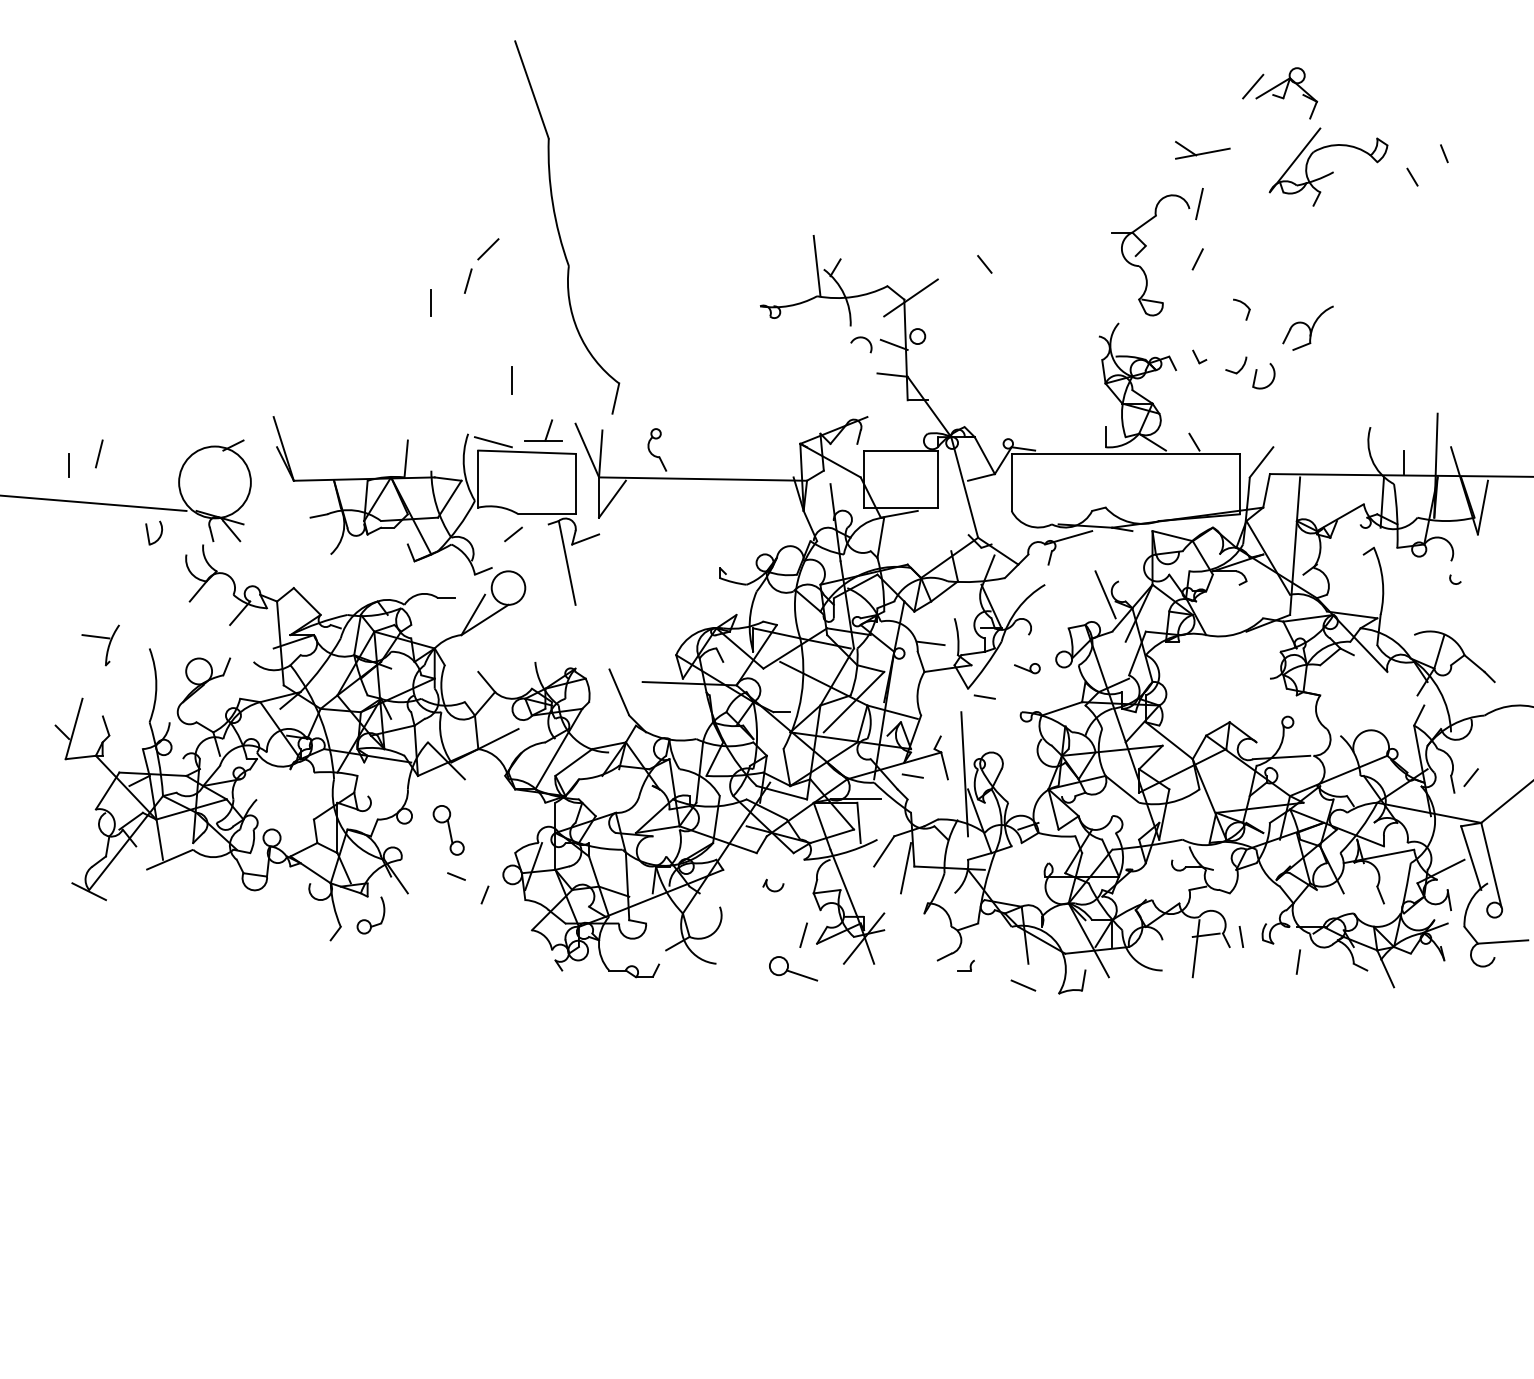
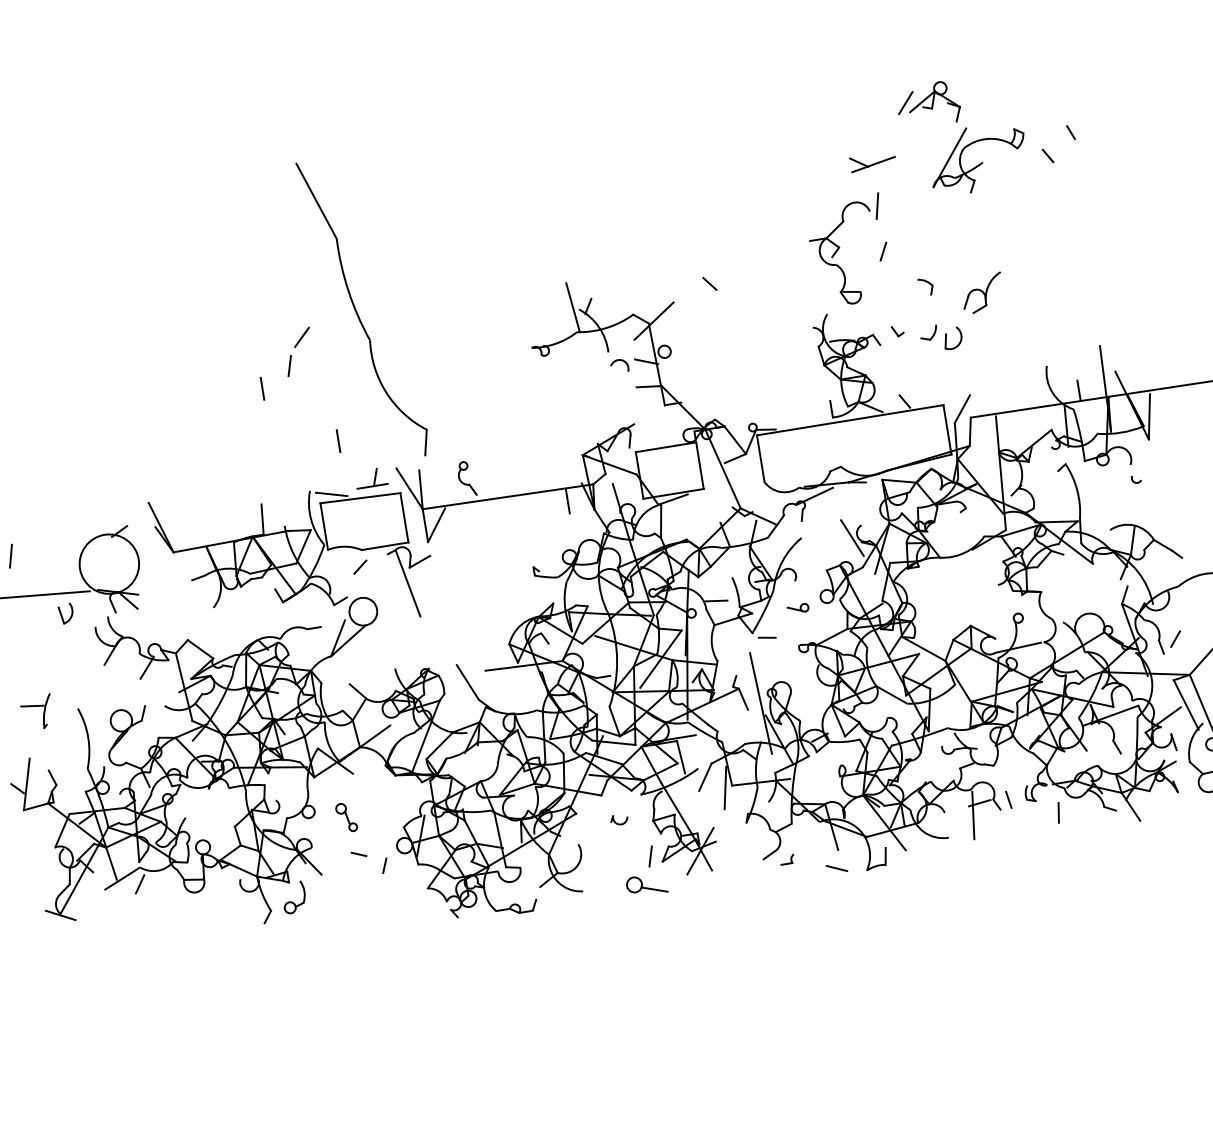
line: (773, 495) -> (567, 500), added
line: (912, 775) -> (718, 711), removed
part: (448, 829) -> (346, 817), size x0.71
line: (189, 869) -> (139, 884), added

